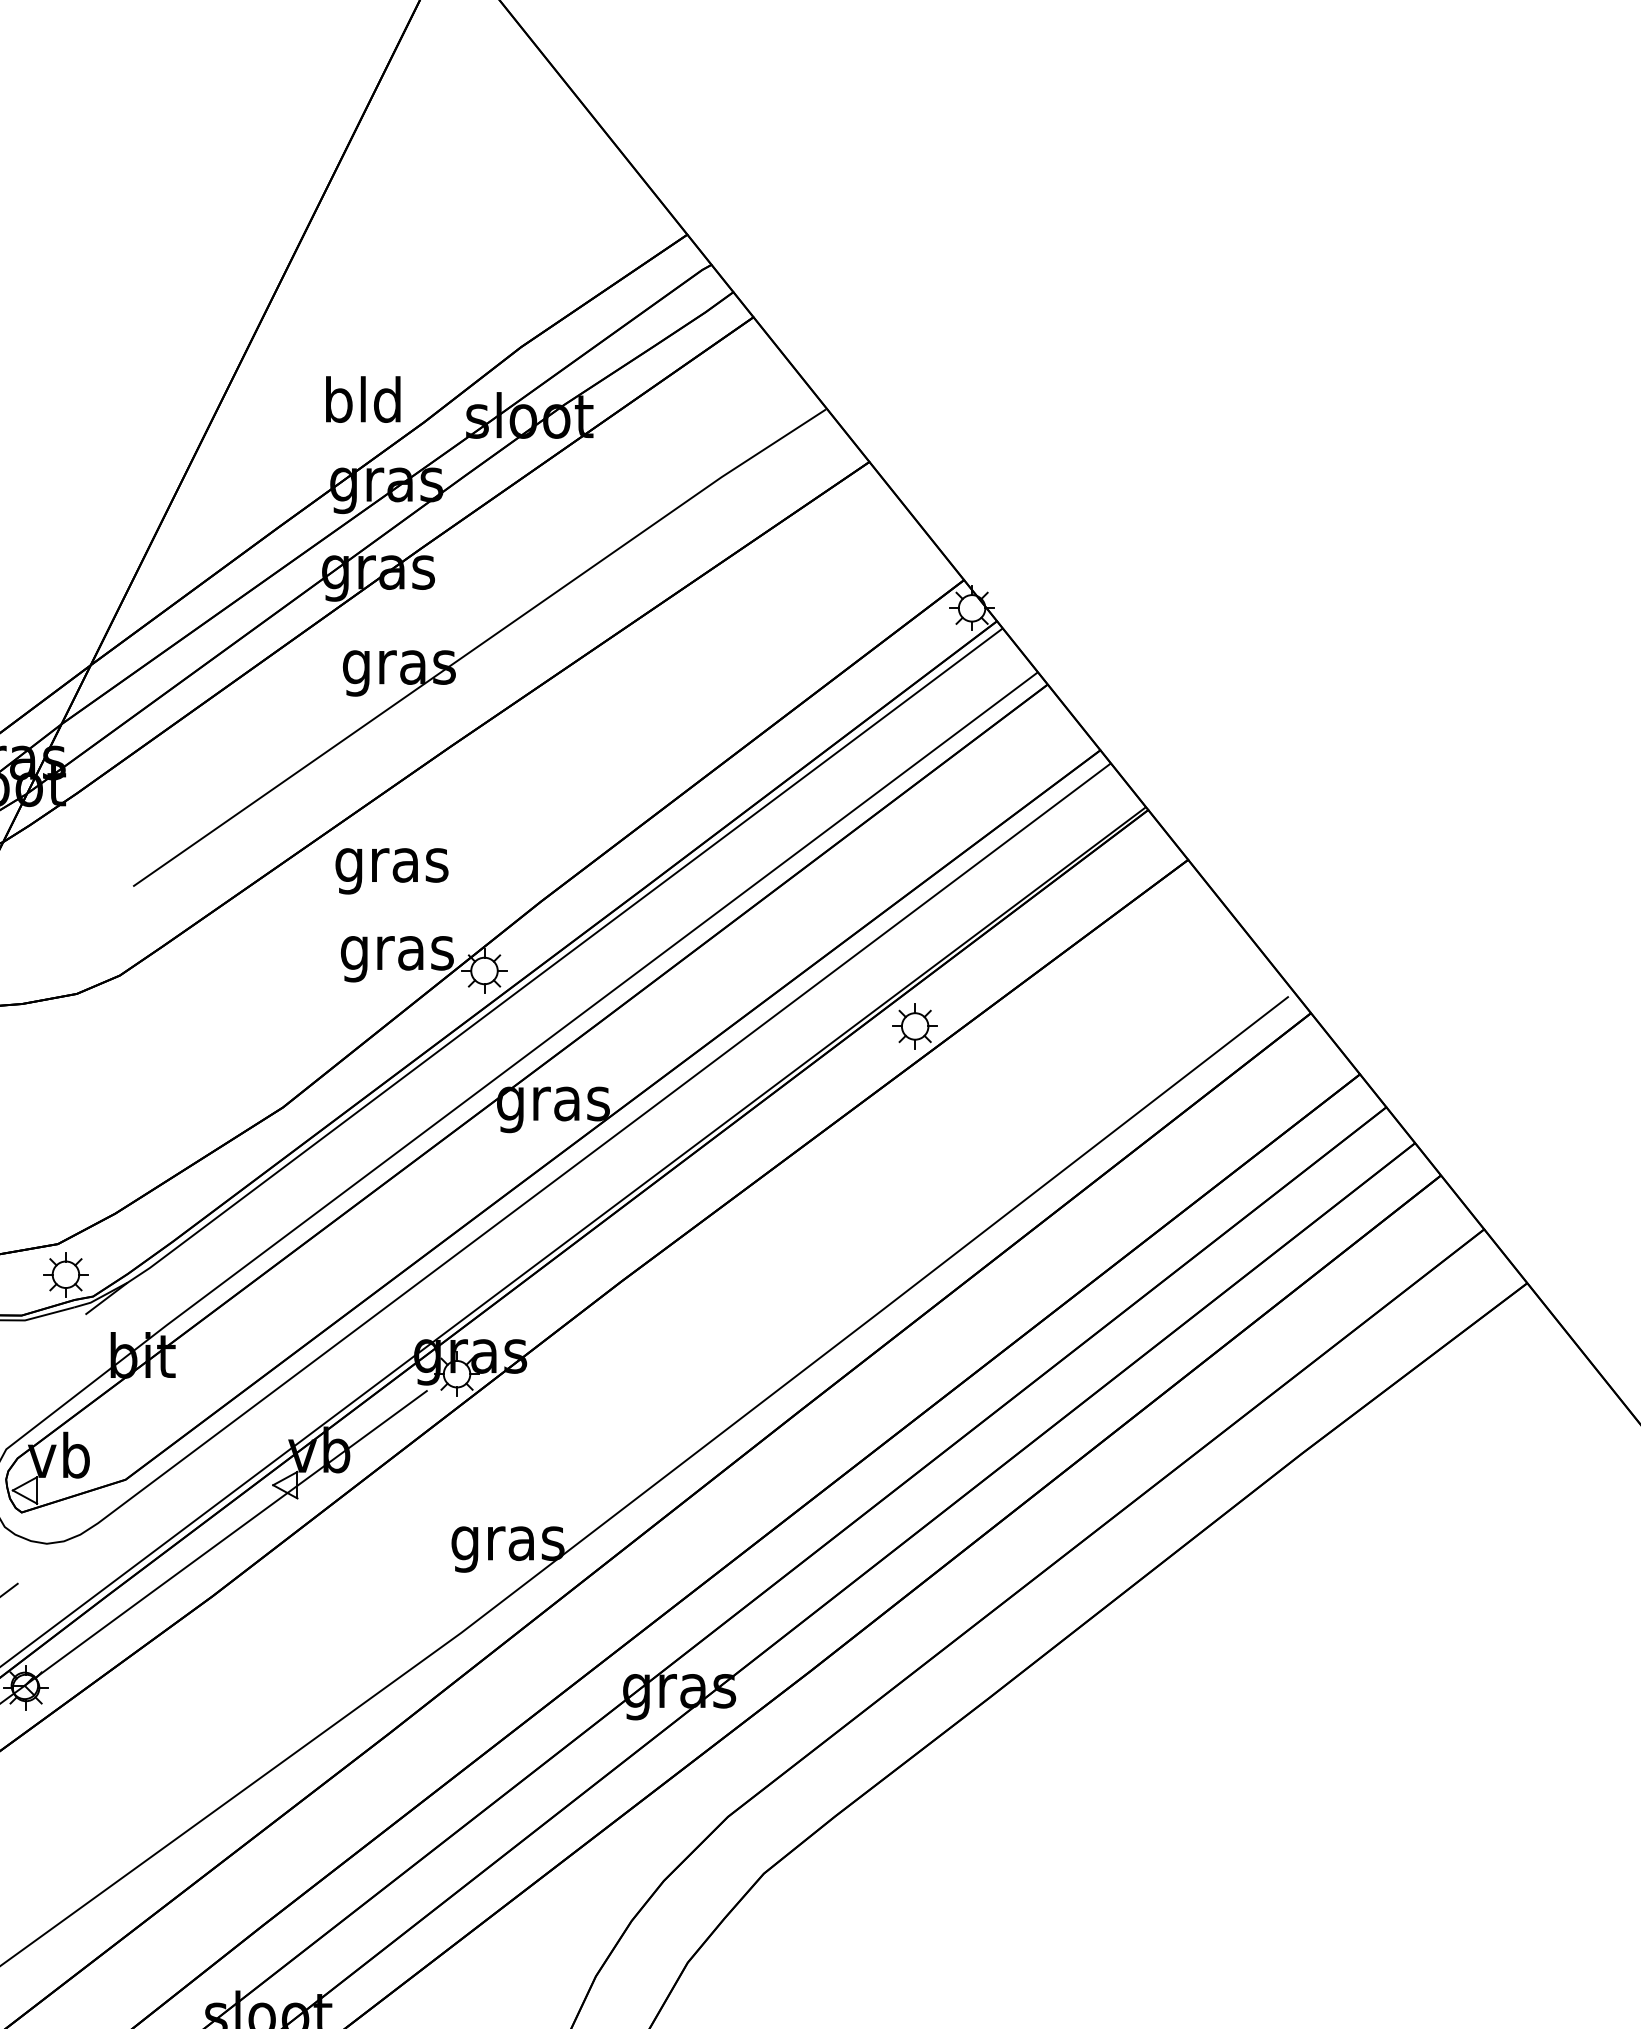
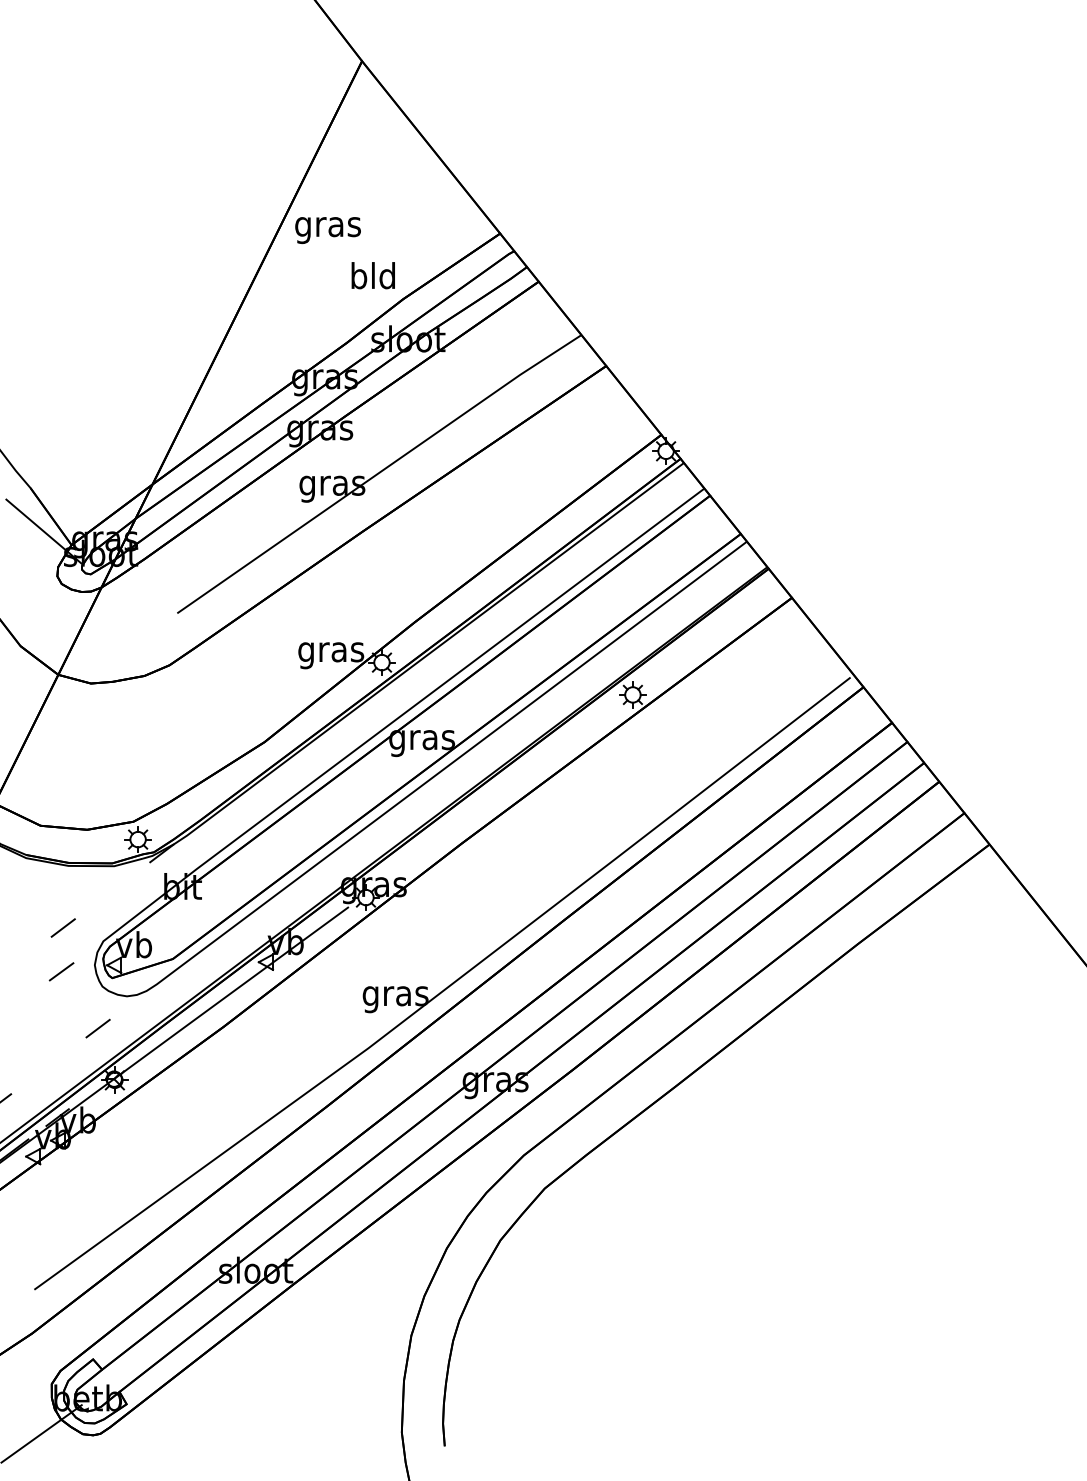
text: (361, 399) -> (372, 275), moved
text: (390, 871) -> (327, 230), moved

